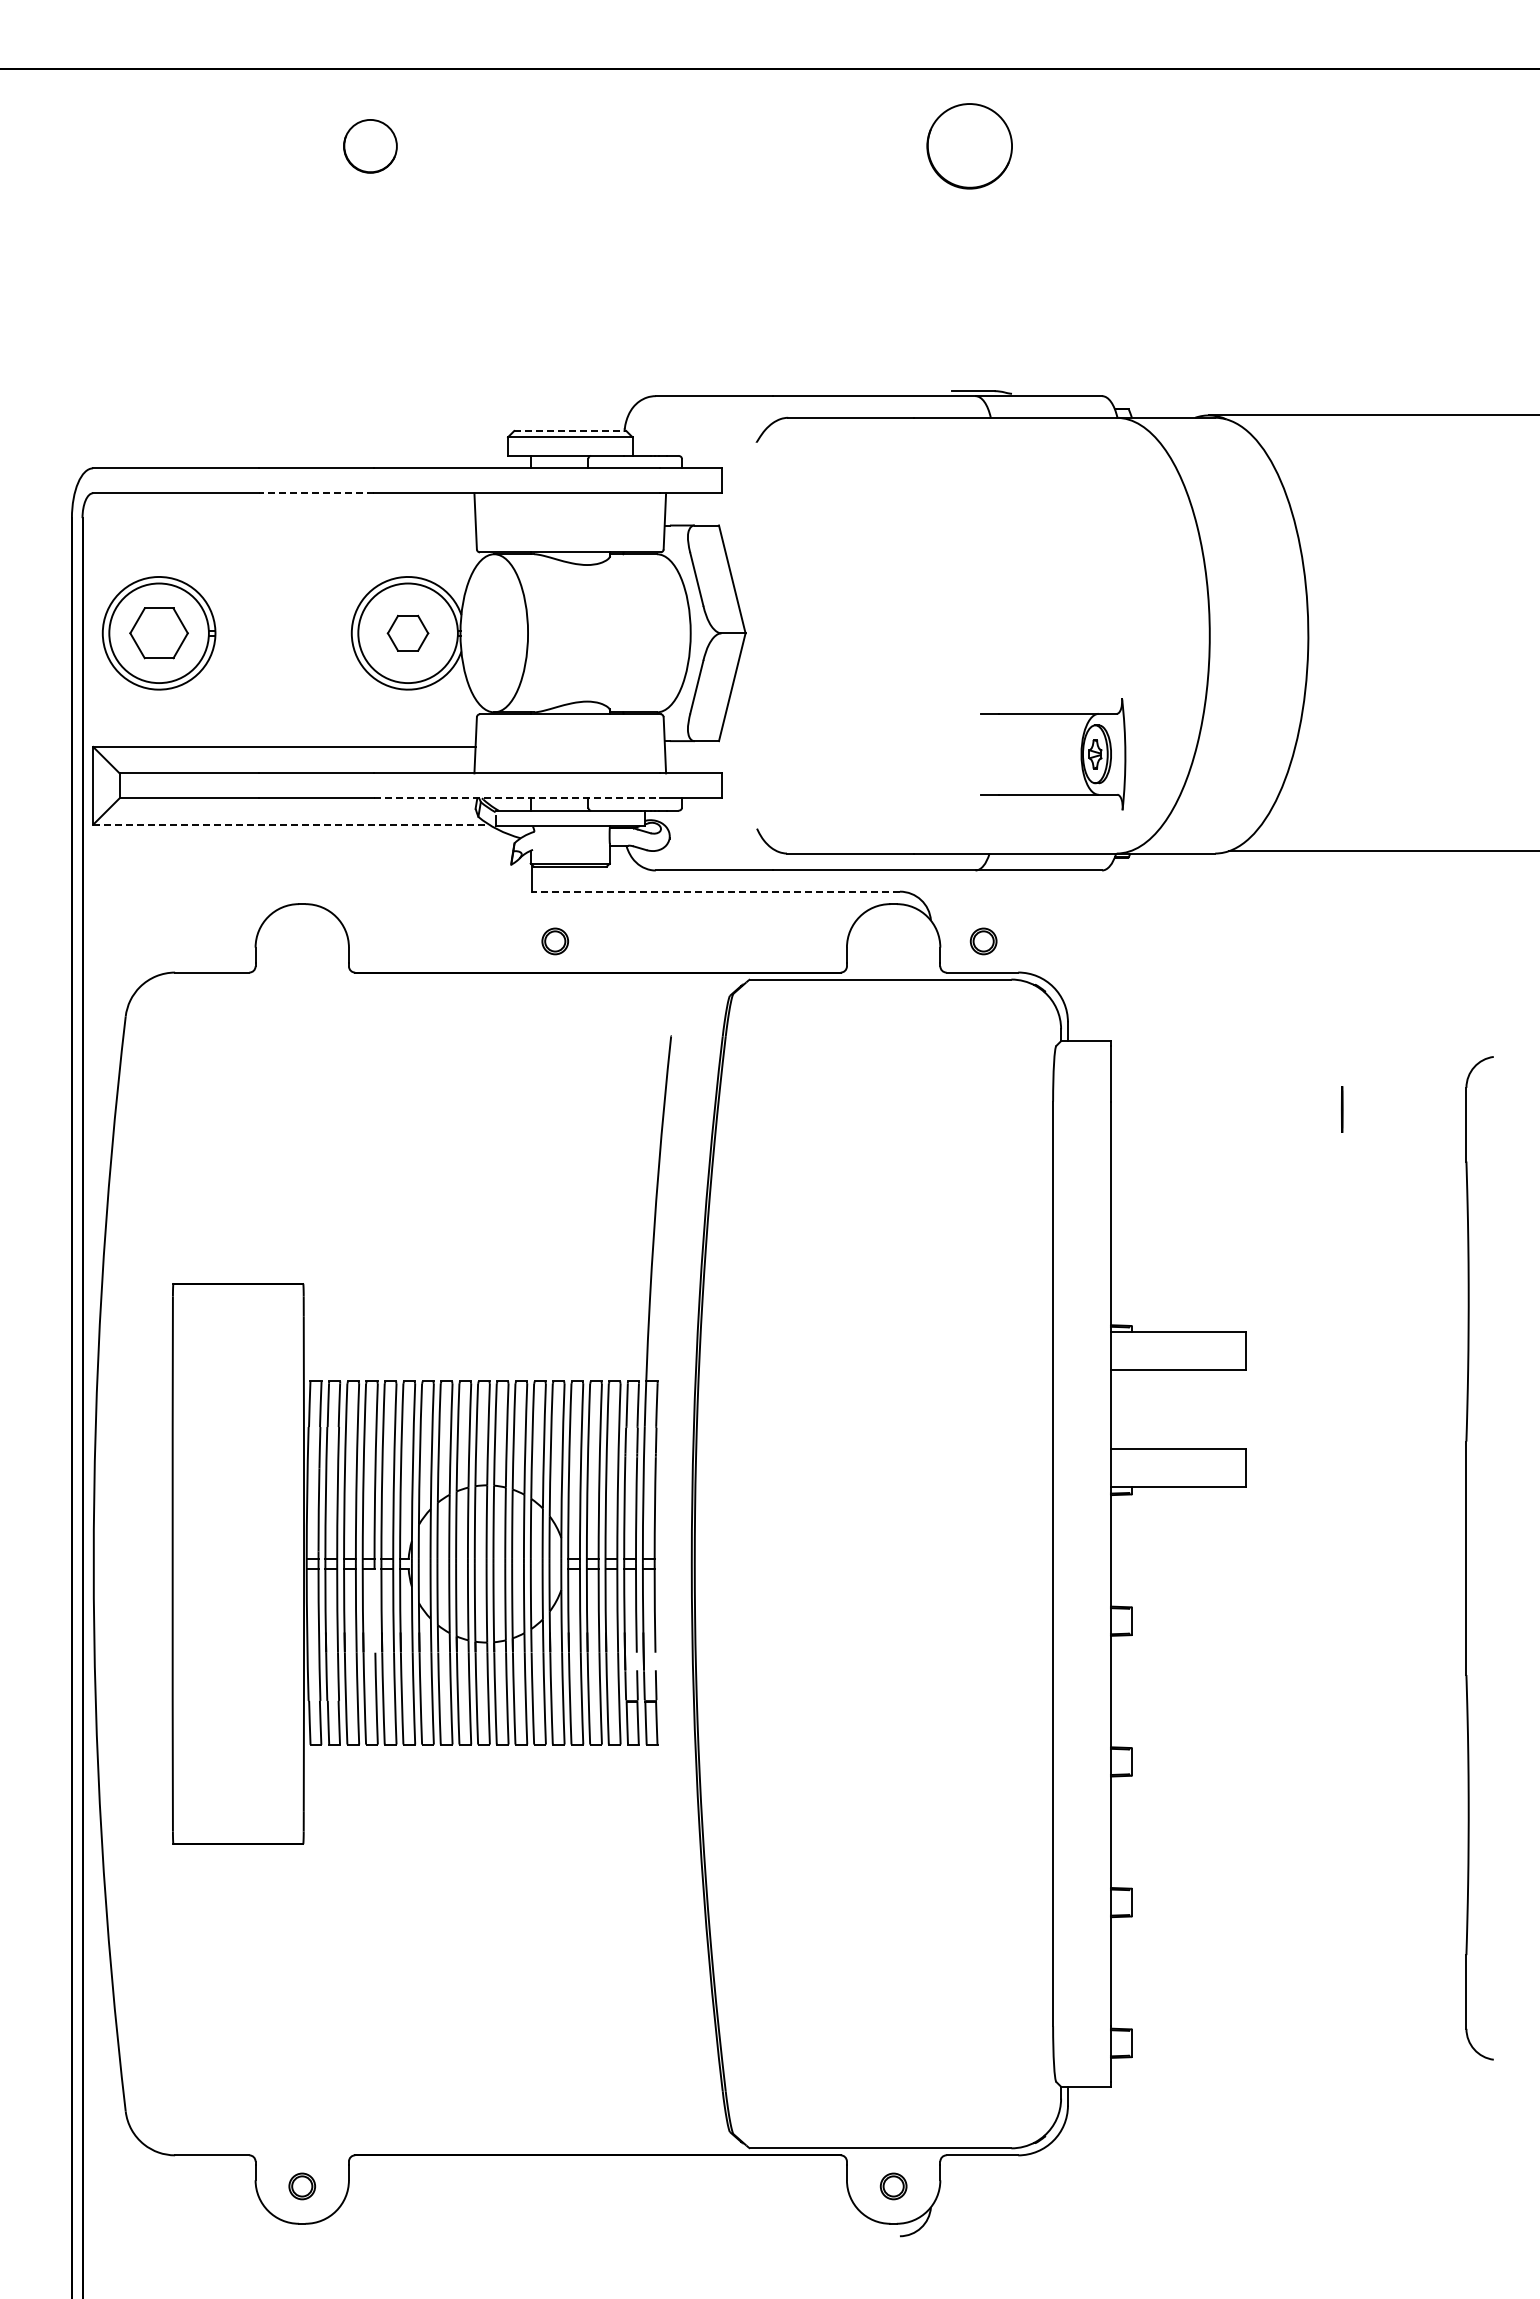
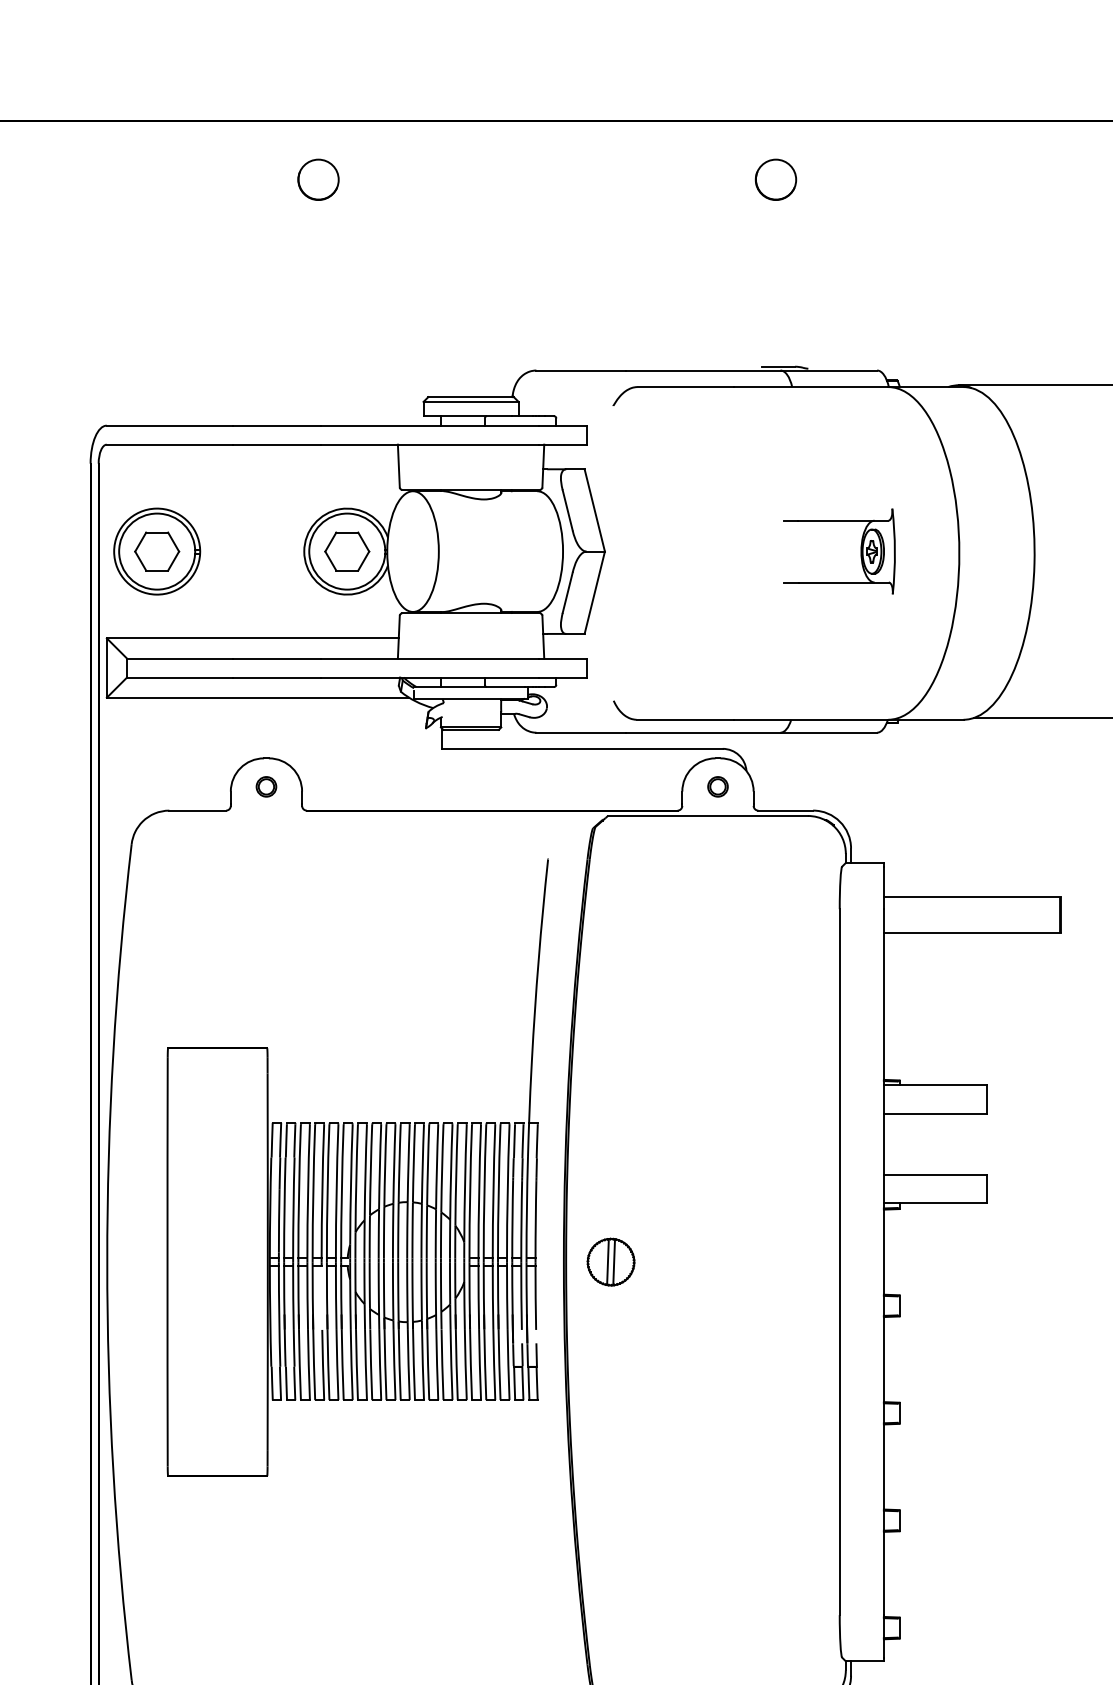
circle: (969, 146) -> (775, 179), size x0.62
line: (570, 431) -> (471, 397), dashed -> solid
line: (315, 493) -> (276, 444), dashed -> solid
part: (407, 633) -> (346, 551), size x1.43
part: (1080, 754) -> (860, 551), moved
line: (517, 798) -> (430, 677), dashed -> solid
line: (291, 824) -> (258, 697), dashed -> solid
line: (715, 891) -> (581, 748), dashed -> solid
part: (555, 941) -> (266, 786), moved
part: (983, 941) -> (717, 786), moved
line: (1226, 1086) -> (972, 897), added
line: (1226, 1132) -> (972, 932), added
part: (753, 1563) -> (610, 1261), added

